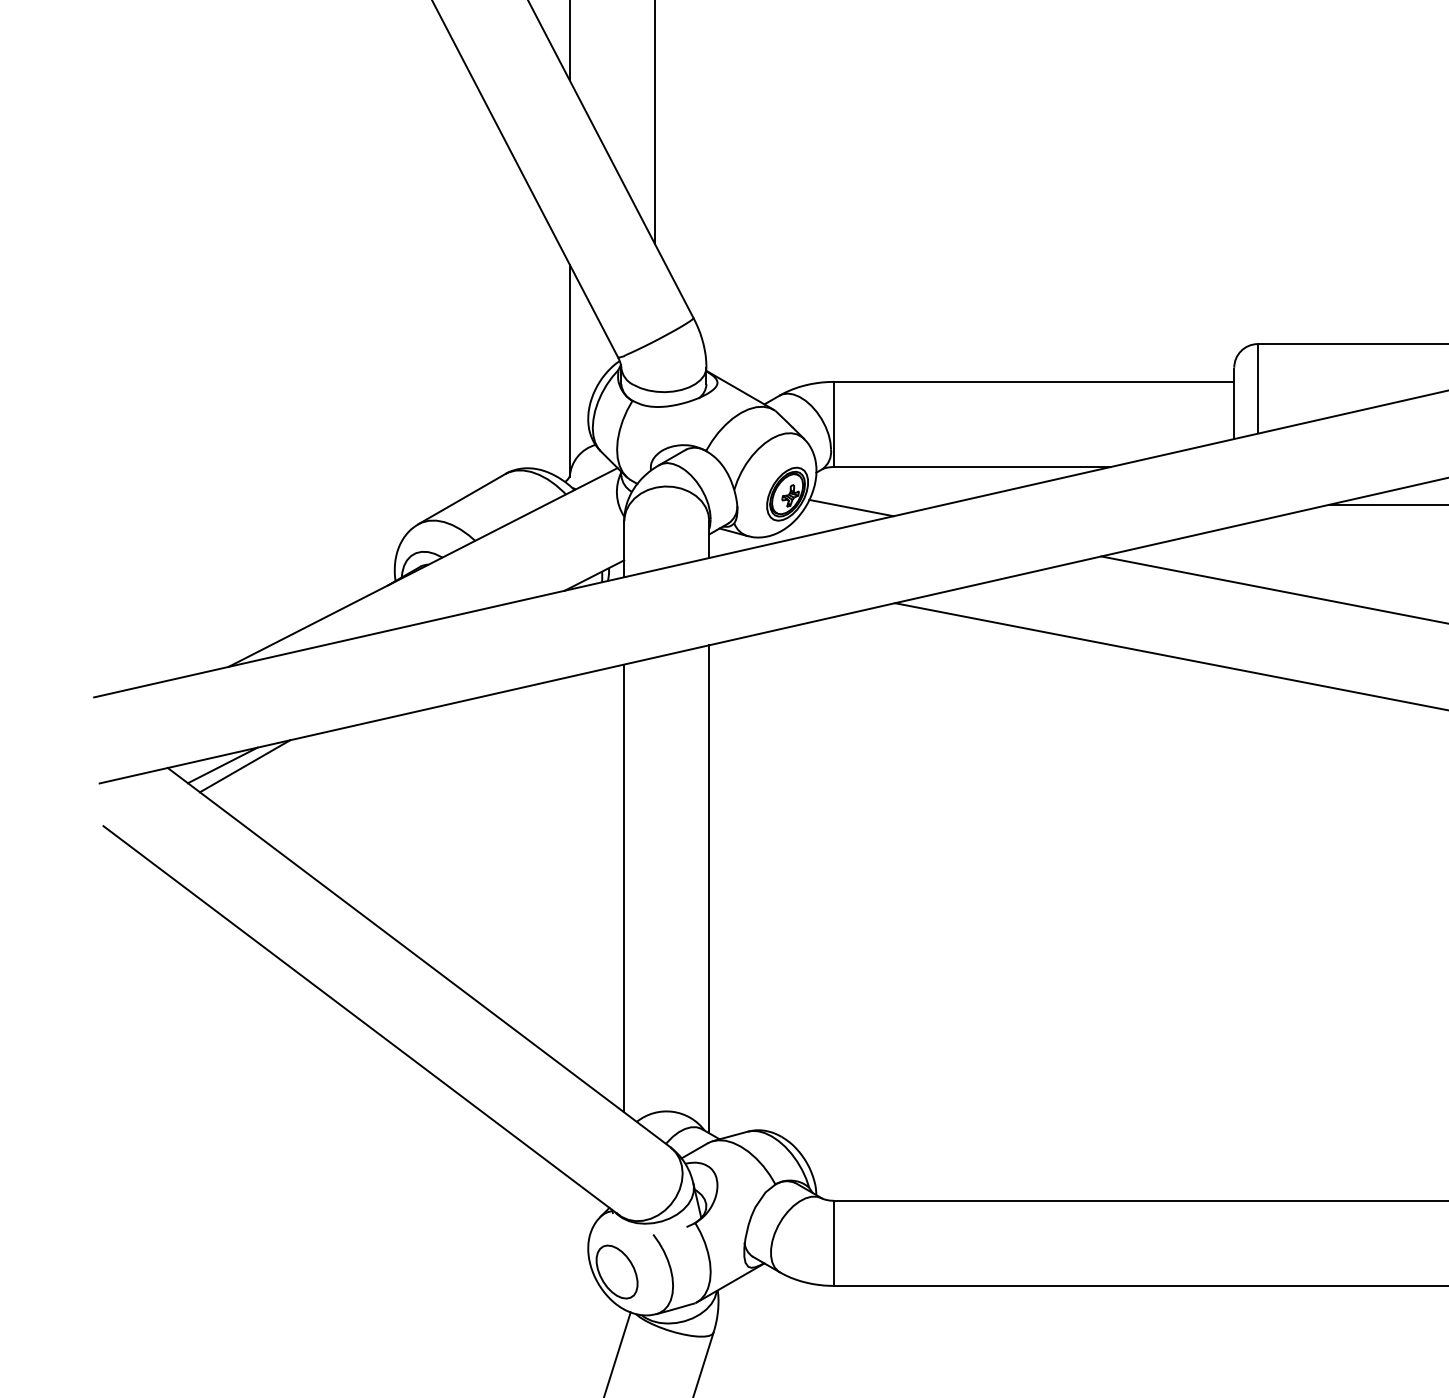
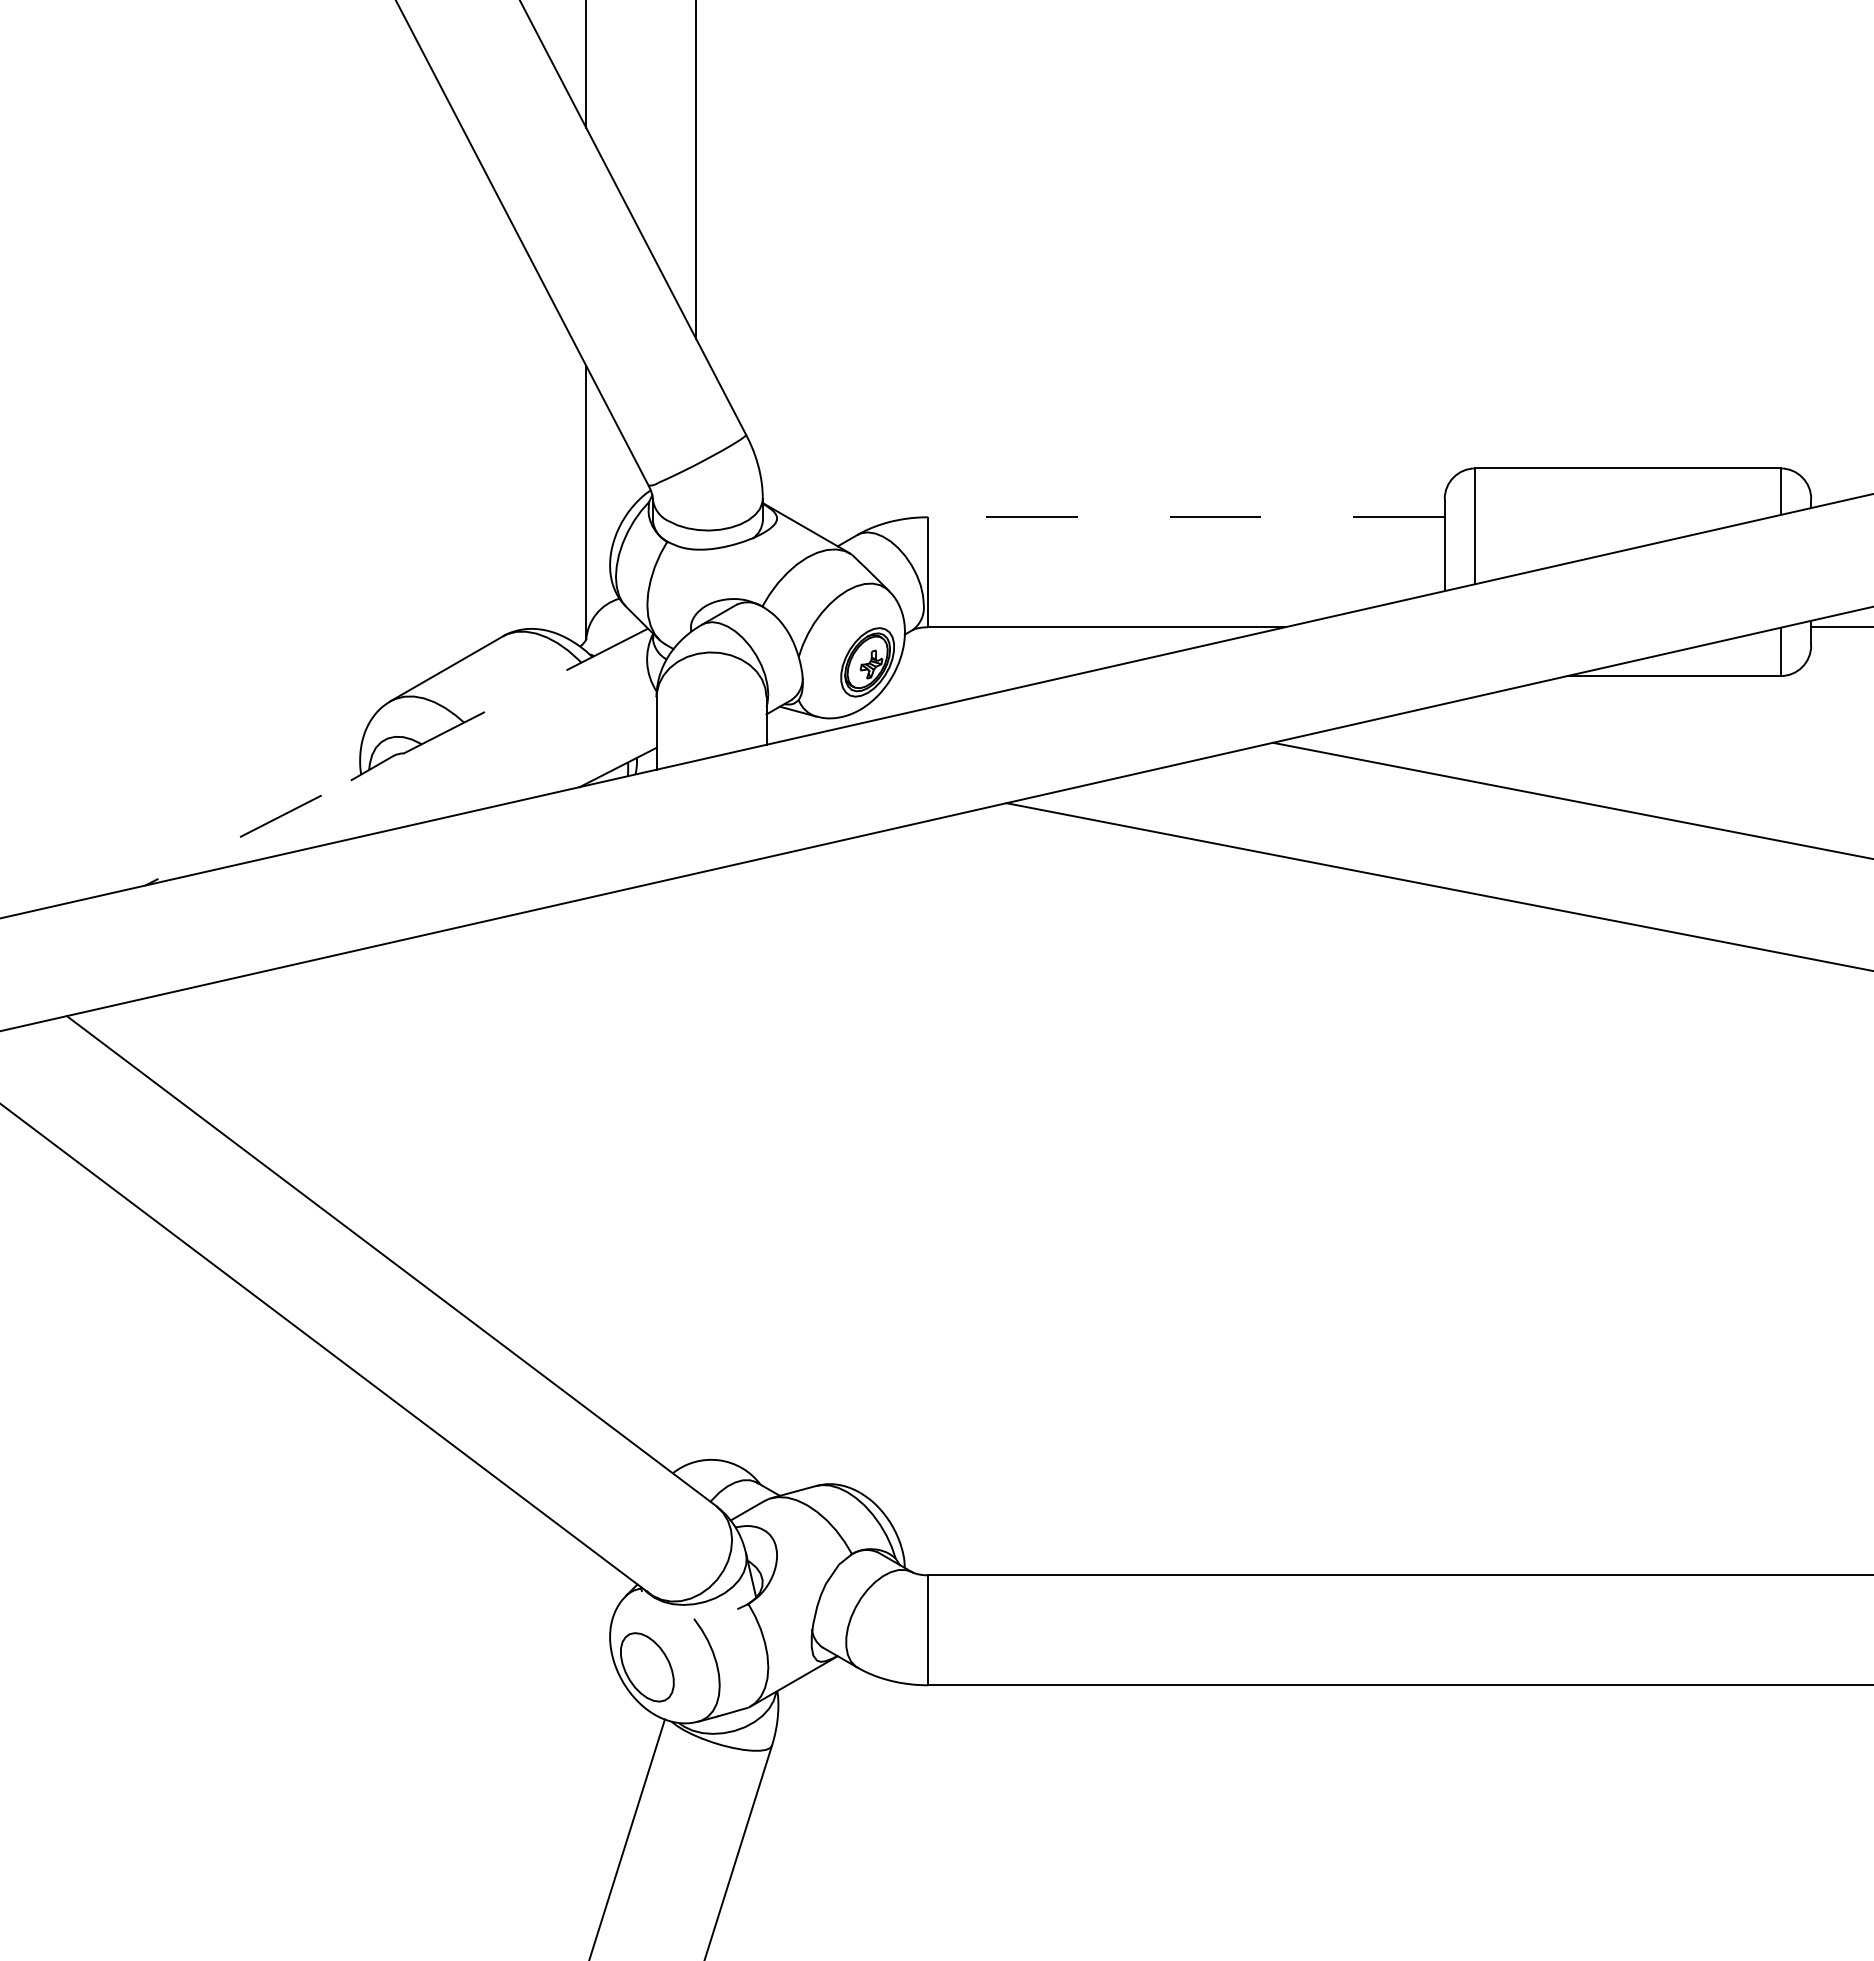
line: (1033, 382) -> (1185, 517), solid -> dashed
line: (850, 507) -> (949, 679), removed
line: (422, 567) -> (396, 757), solid -> dashed
line: (222, 765) -> (137, 1012), removed
line: (244, 765) -> (166, 1013), removed
line: (624, 888) -> (656, 1171), removed
line: (709, 889) -> (766, 1172), removed

